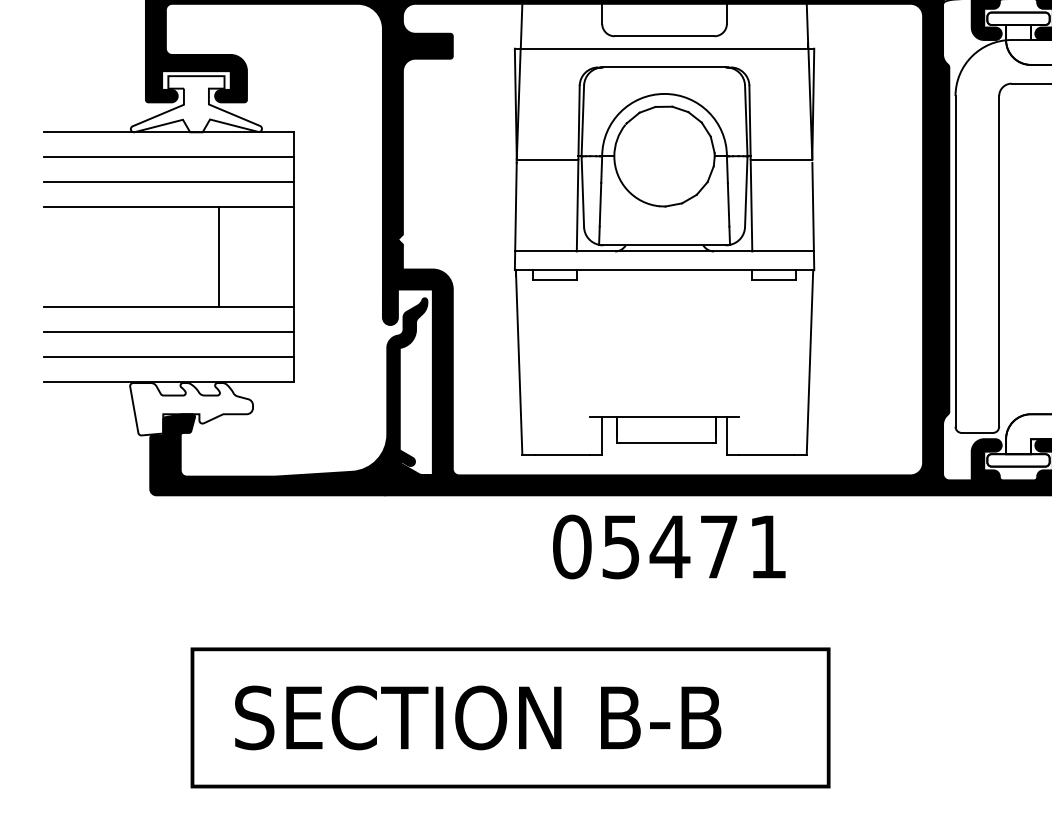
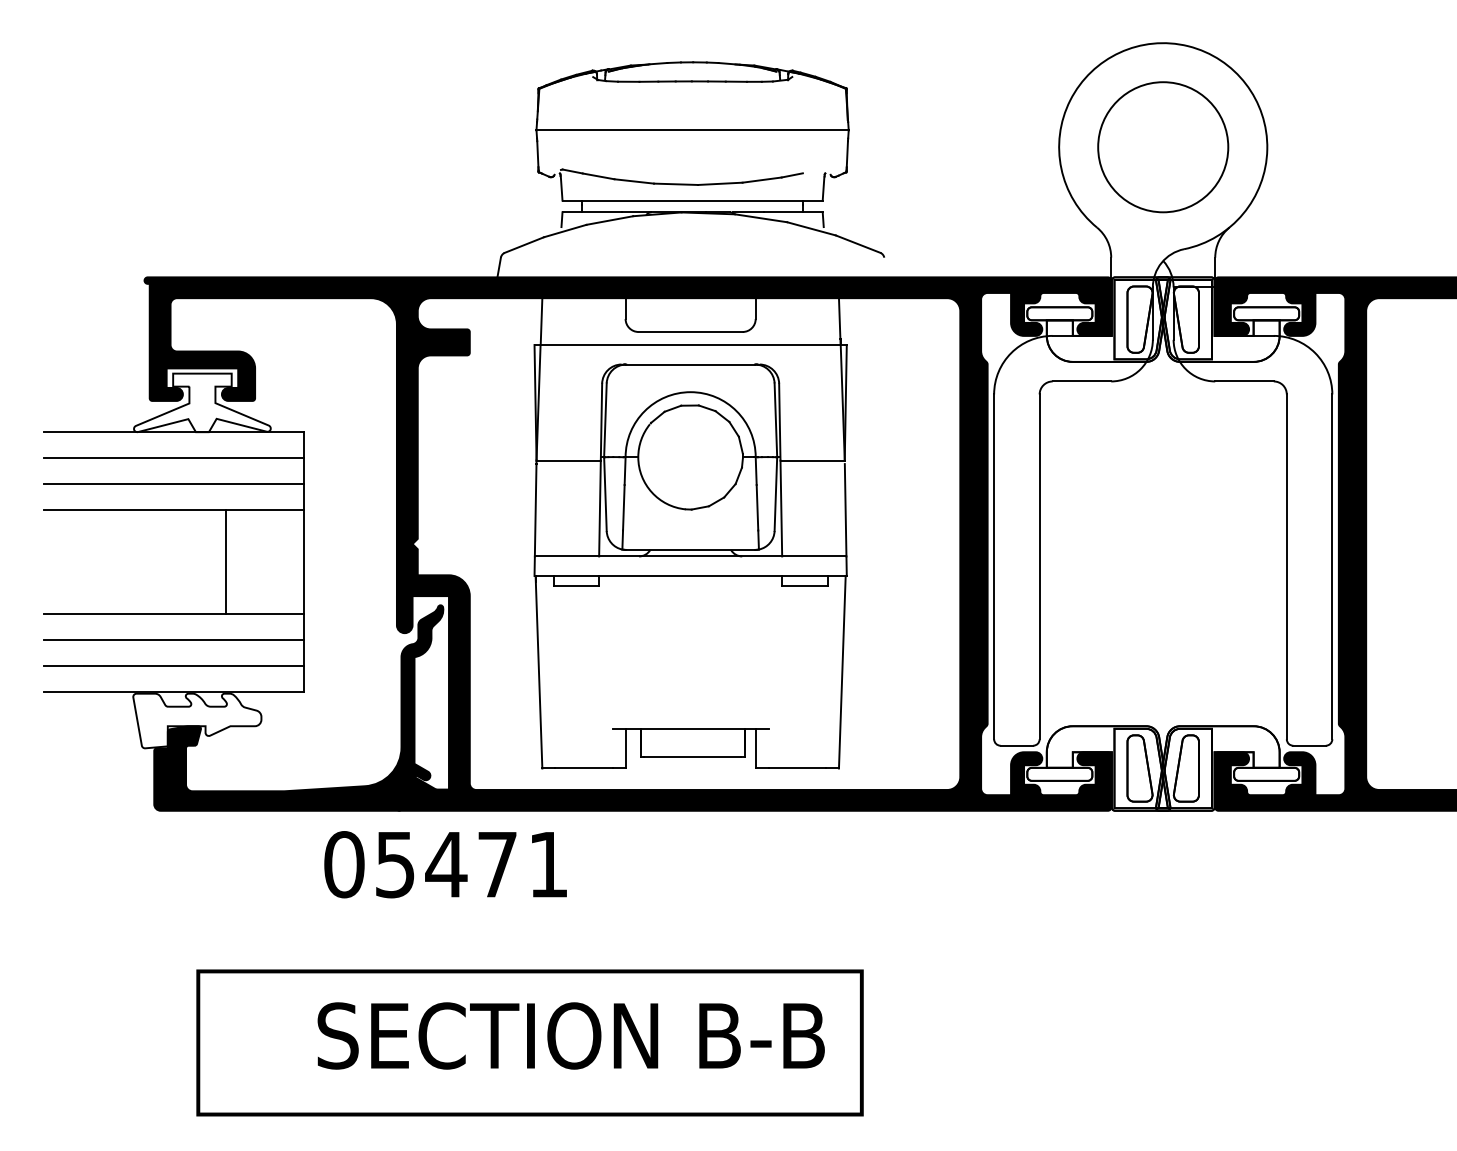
text: (669, 546) -> (445, 864), moved
text: (477, 717) -> (570, 1035), moved

